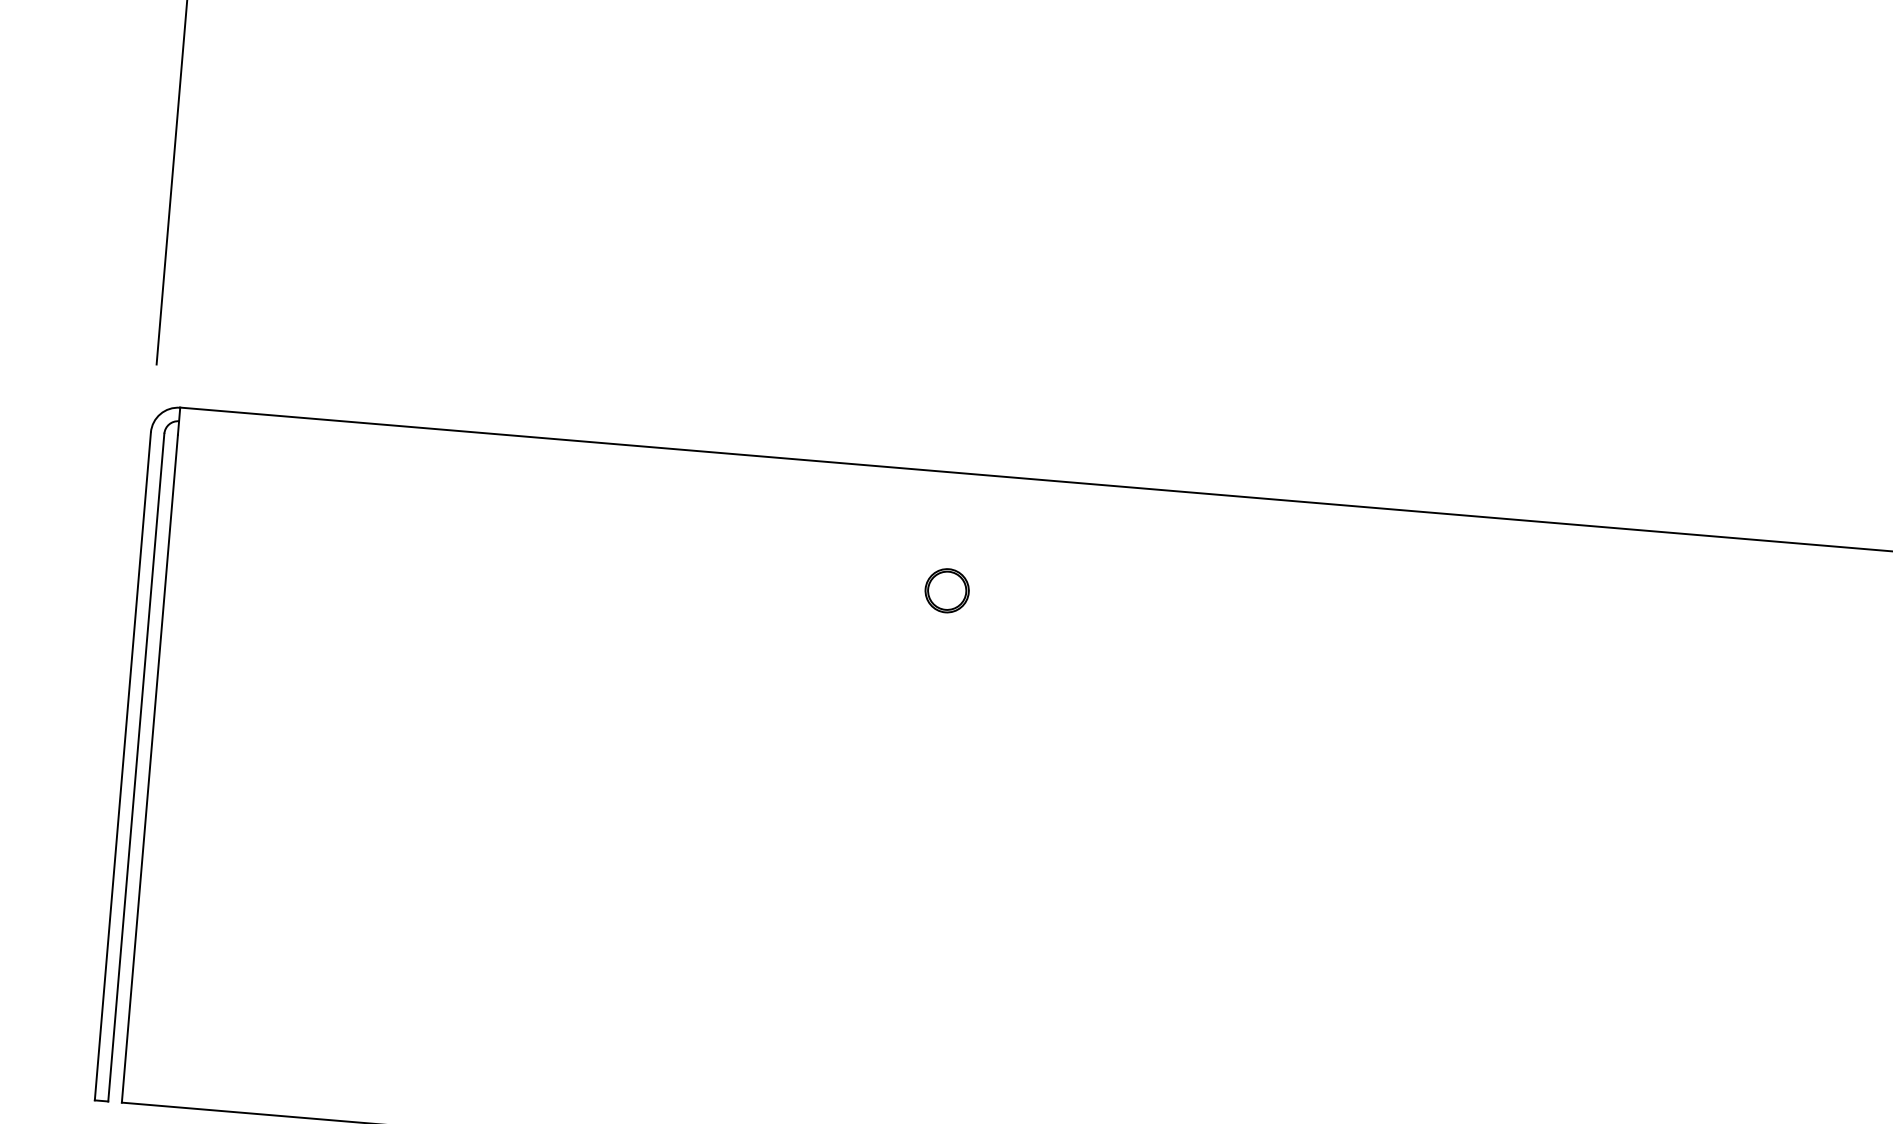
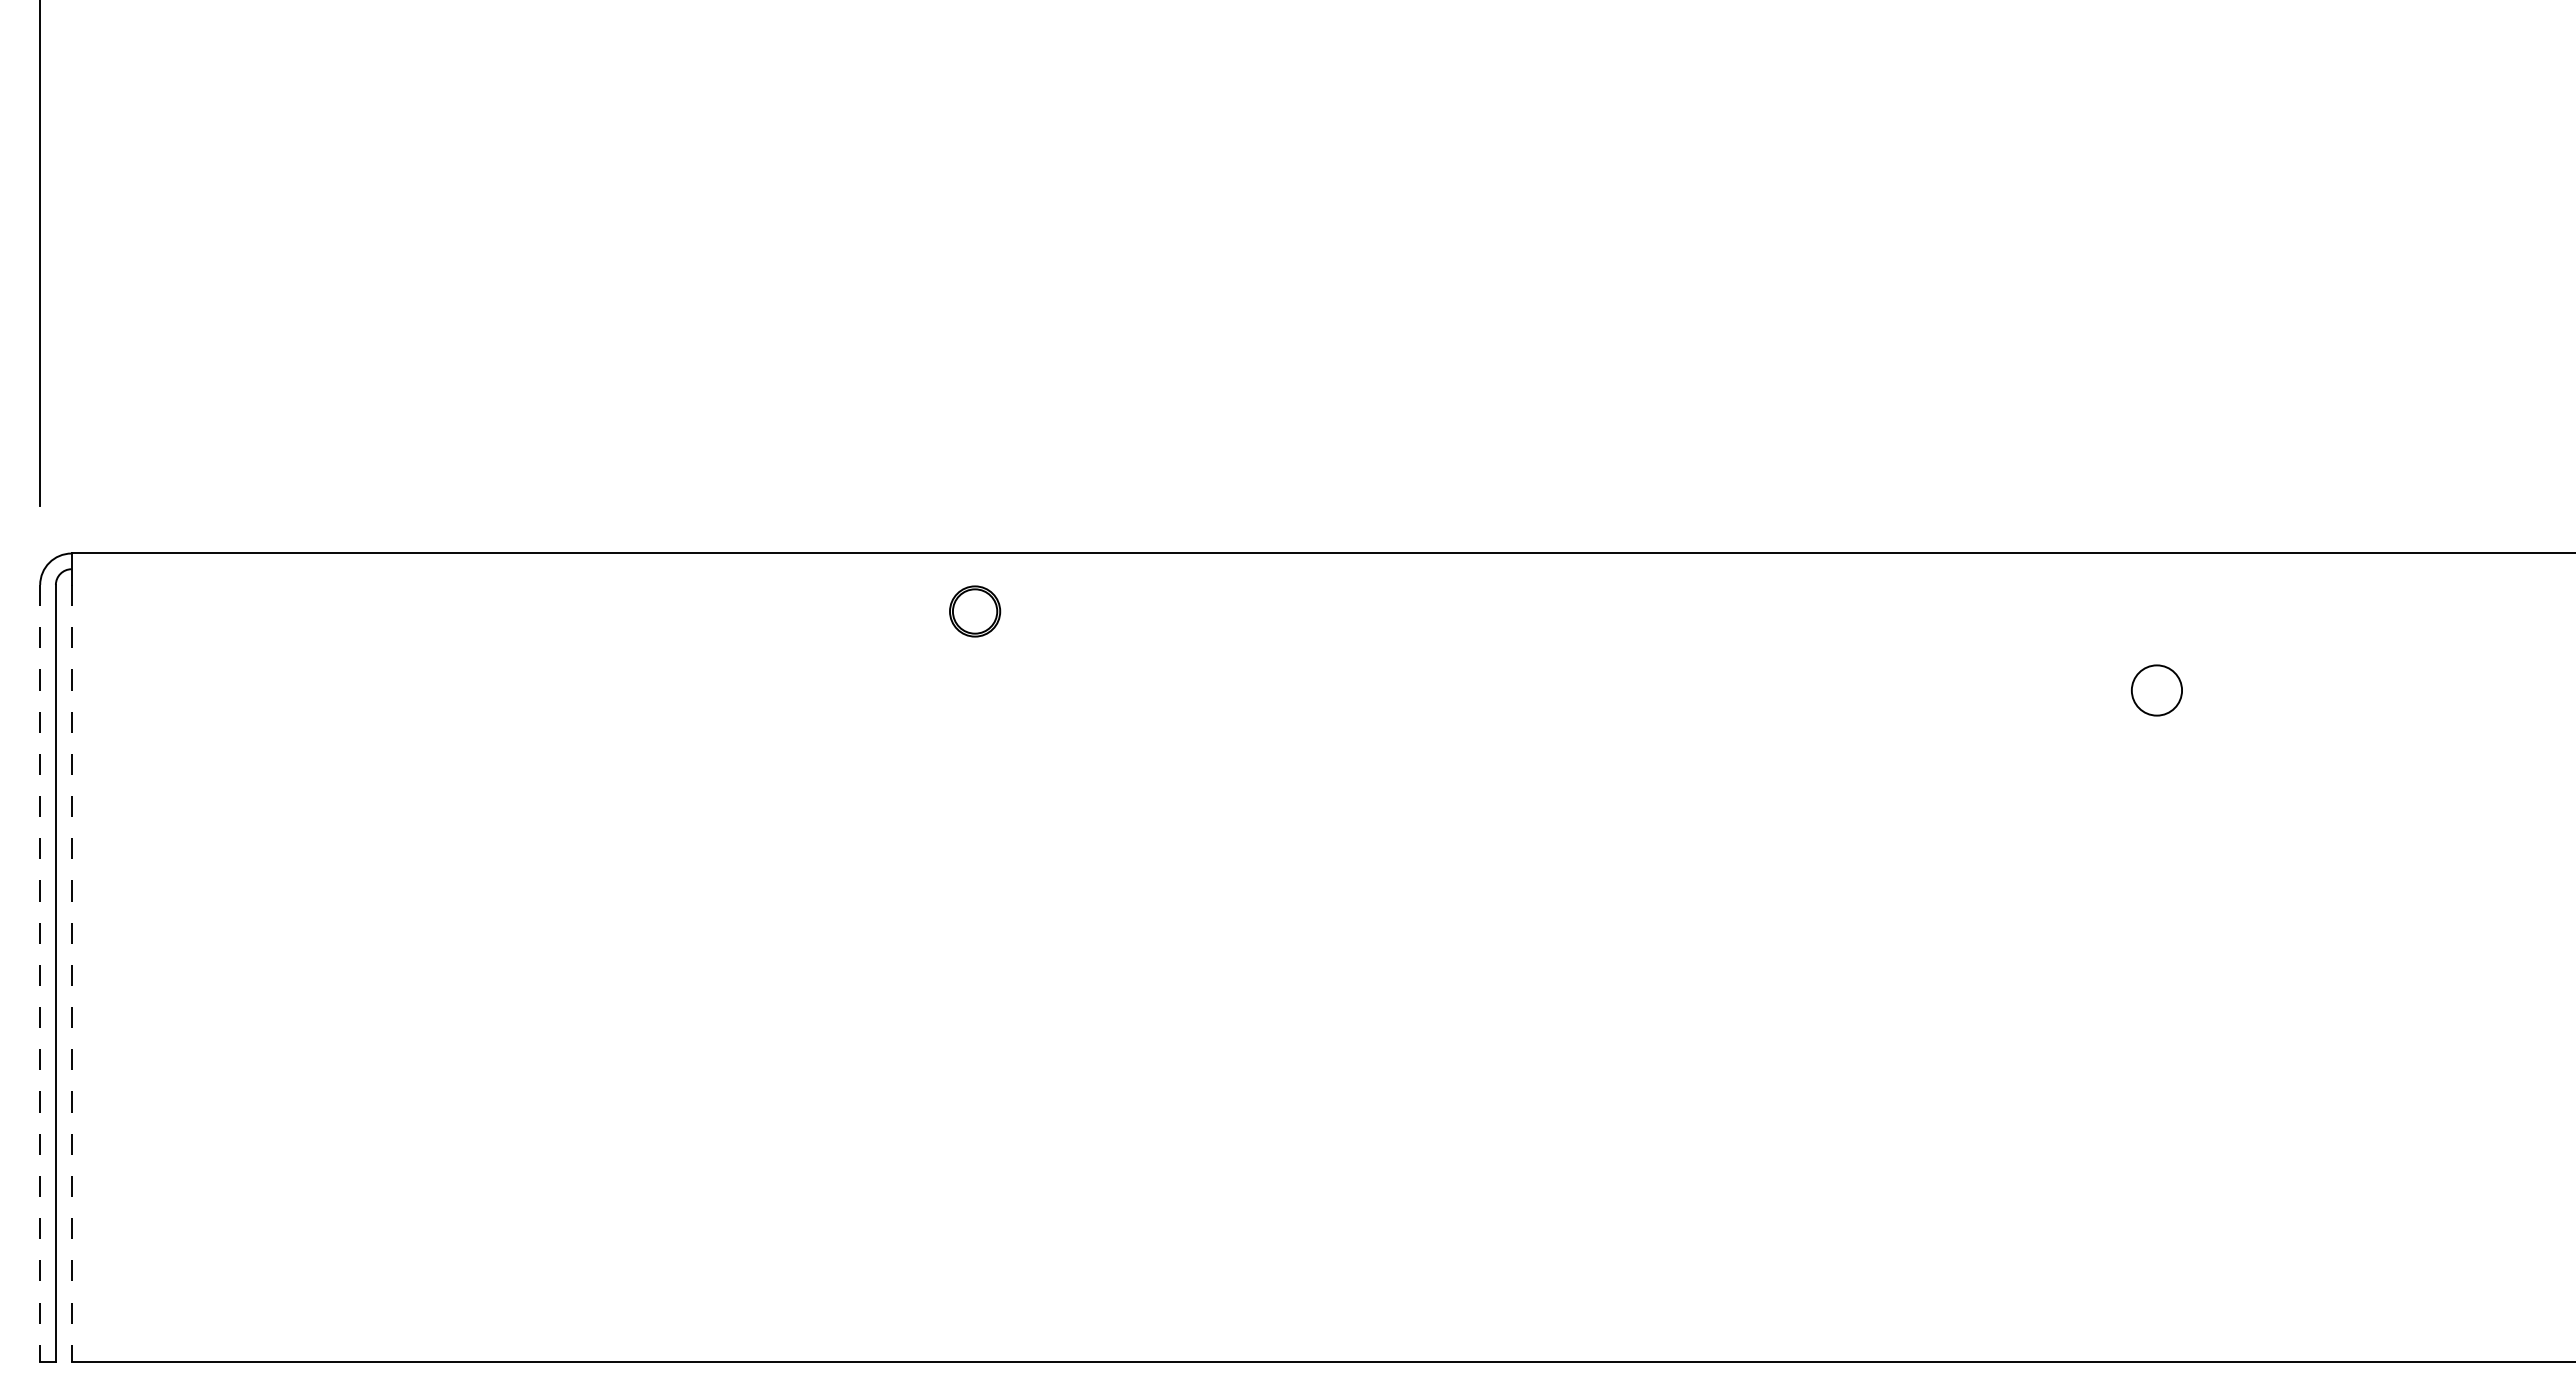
part: (947, 590) -> (975, 611), moved
line: (123, 766) -> (40, 973), solid -> dashed
line: (149, 768) -> (71, 973), solid -> dashed

